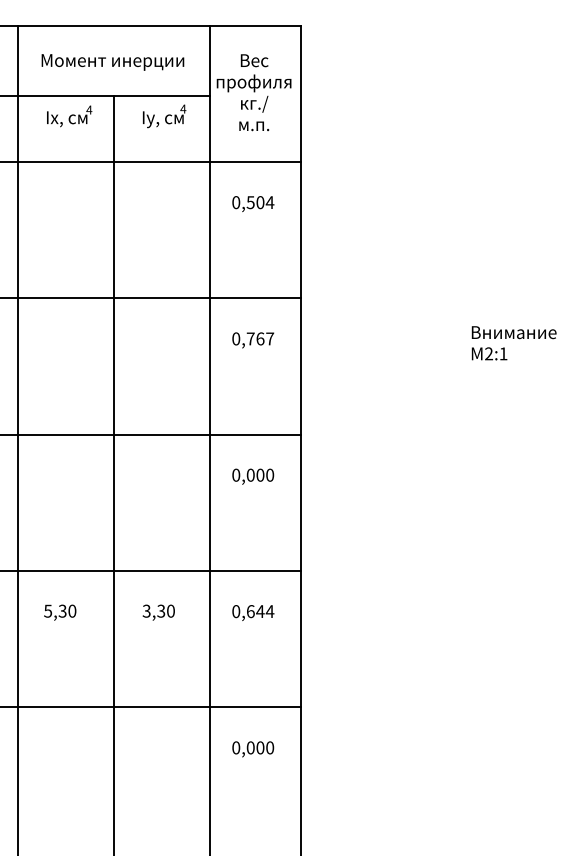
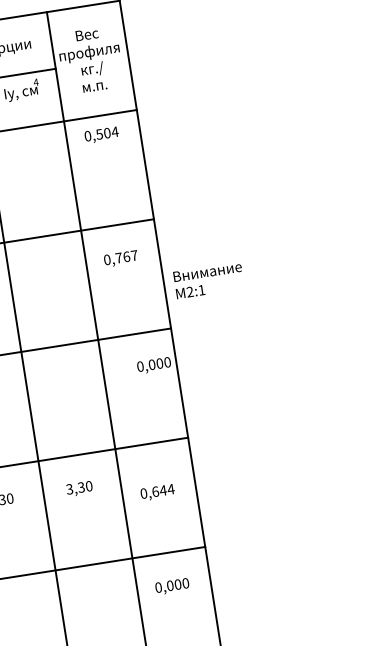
text: (253, 204) -> (102, 135), moved
text: (513, 343) -> (208, 280), moved
text: (253, 476) -> (154, 365), moved
text: (253, 612) -> (157, 492), moved

